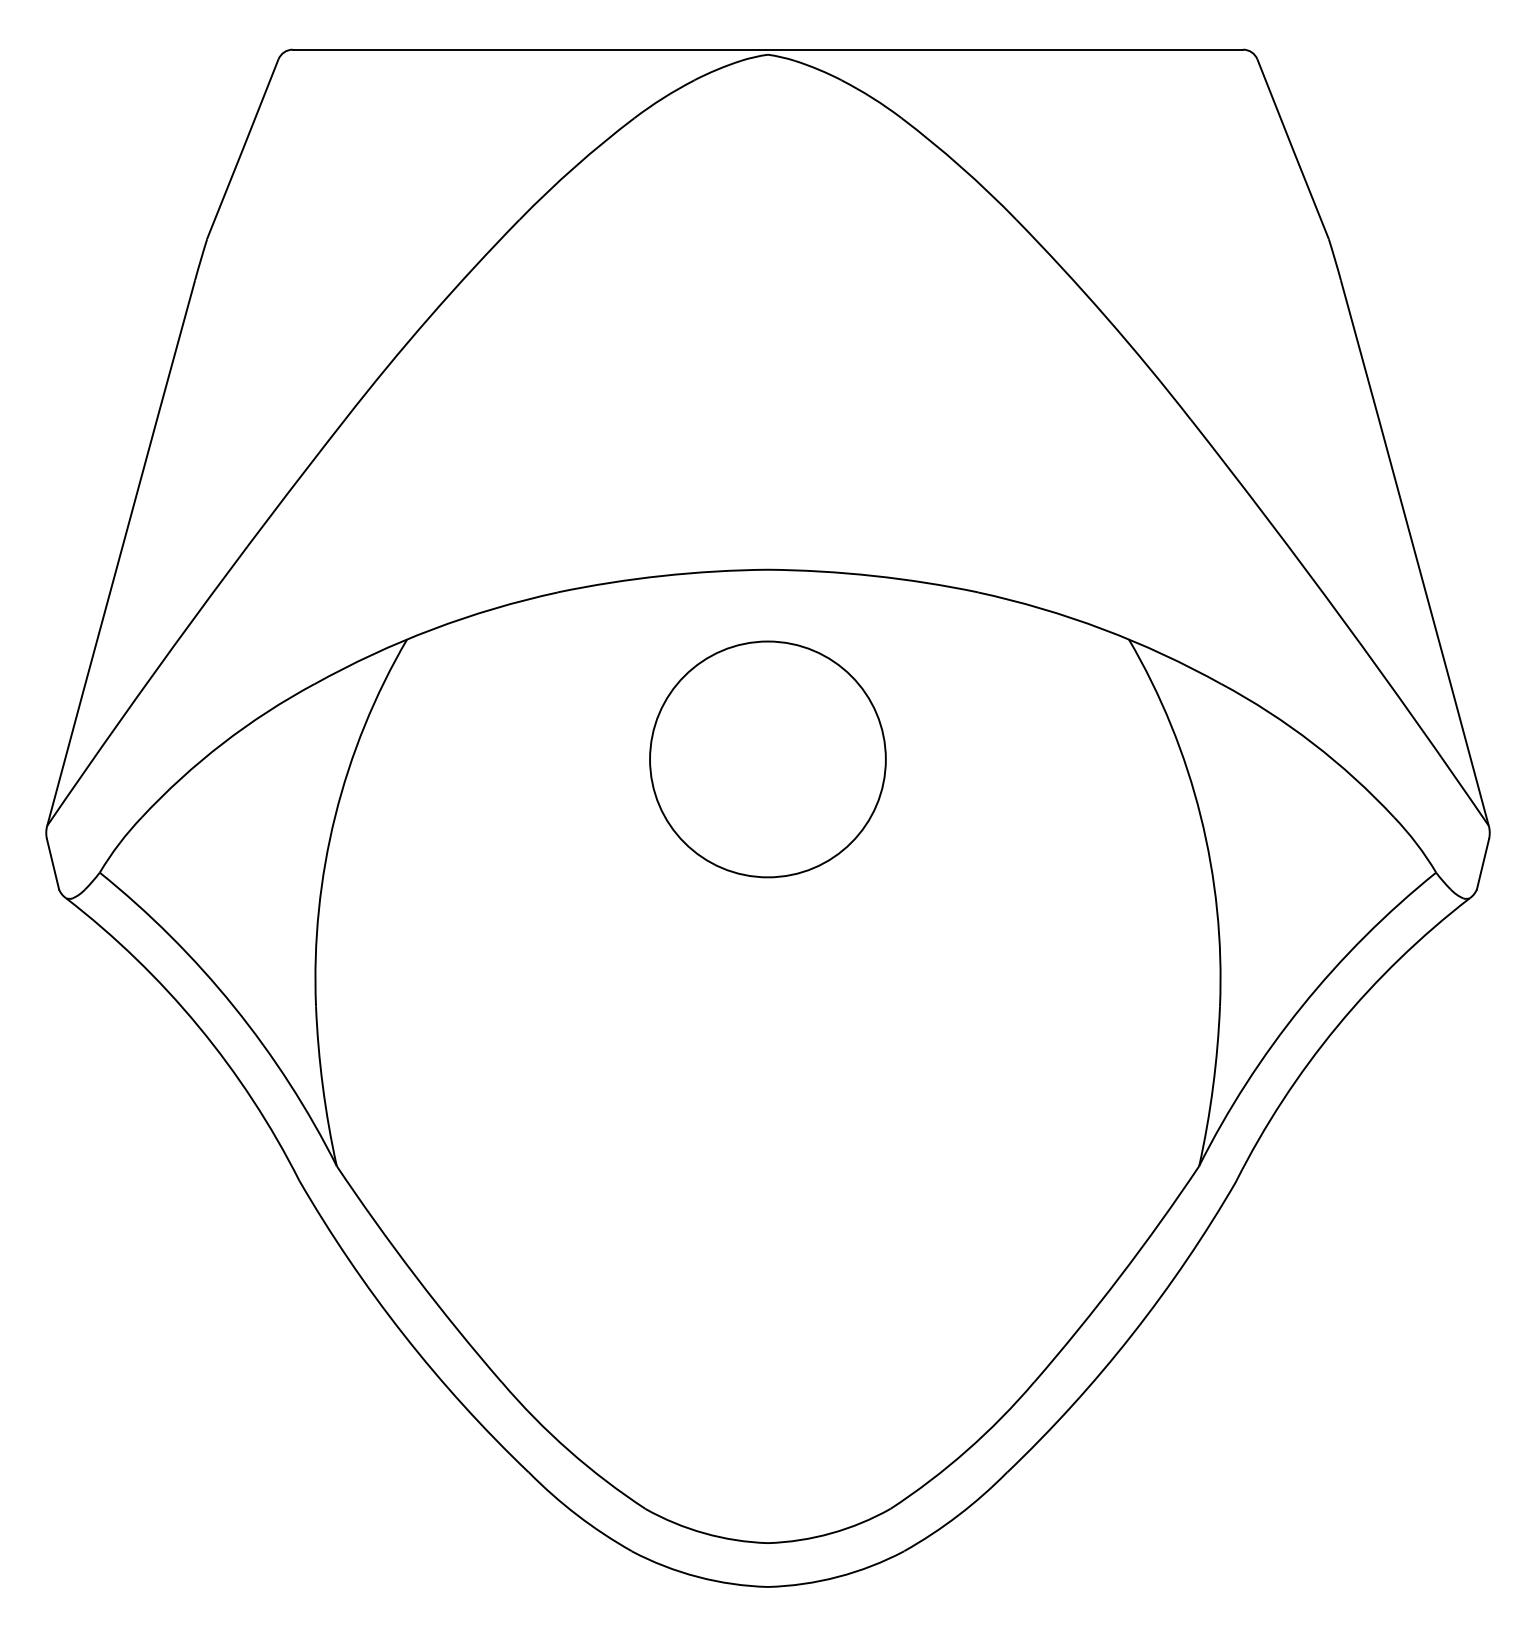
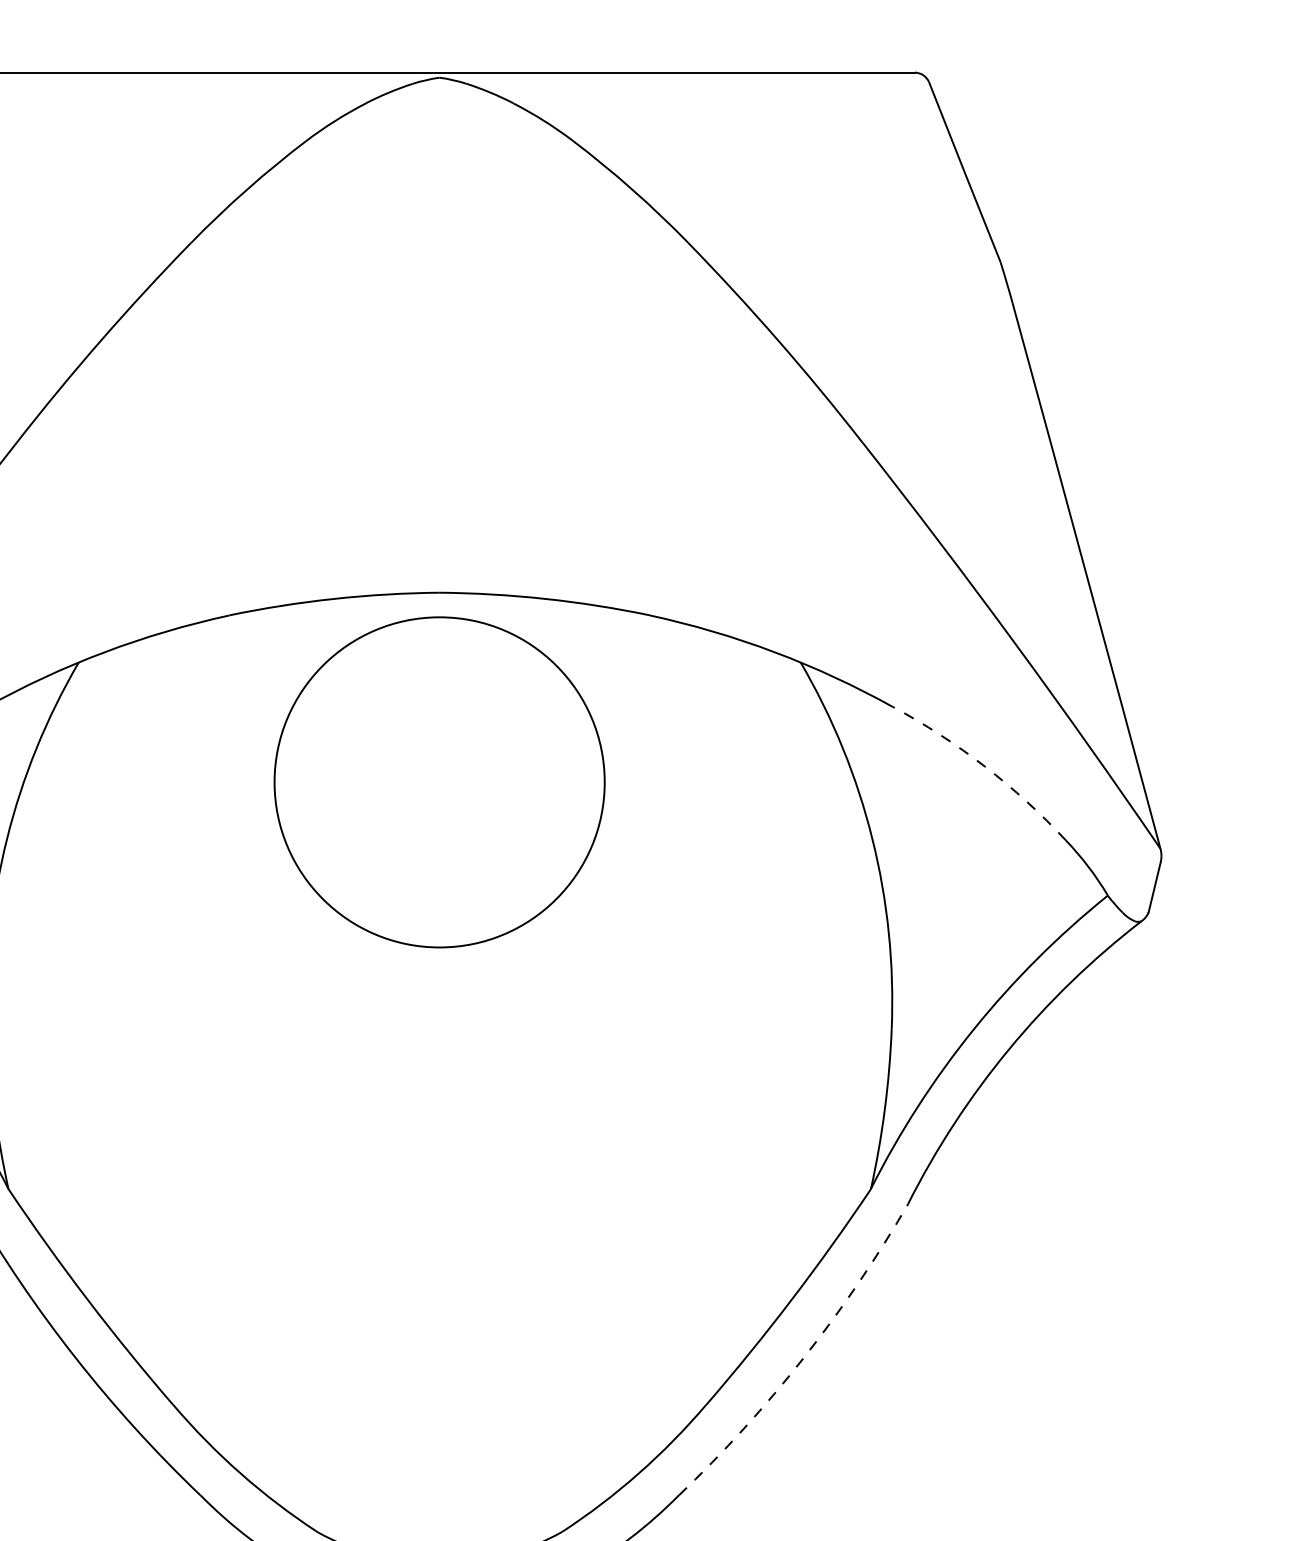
arc: (1313, 743) -> (985, 766), solid -> dashed
circle: (767, 759) -> (439, 782), size x1.4
arc: (1132, 1334) -> (804, 1357), solid -> dashed

